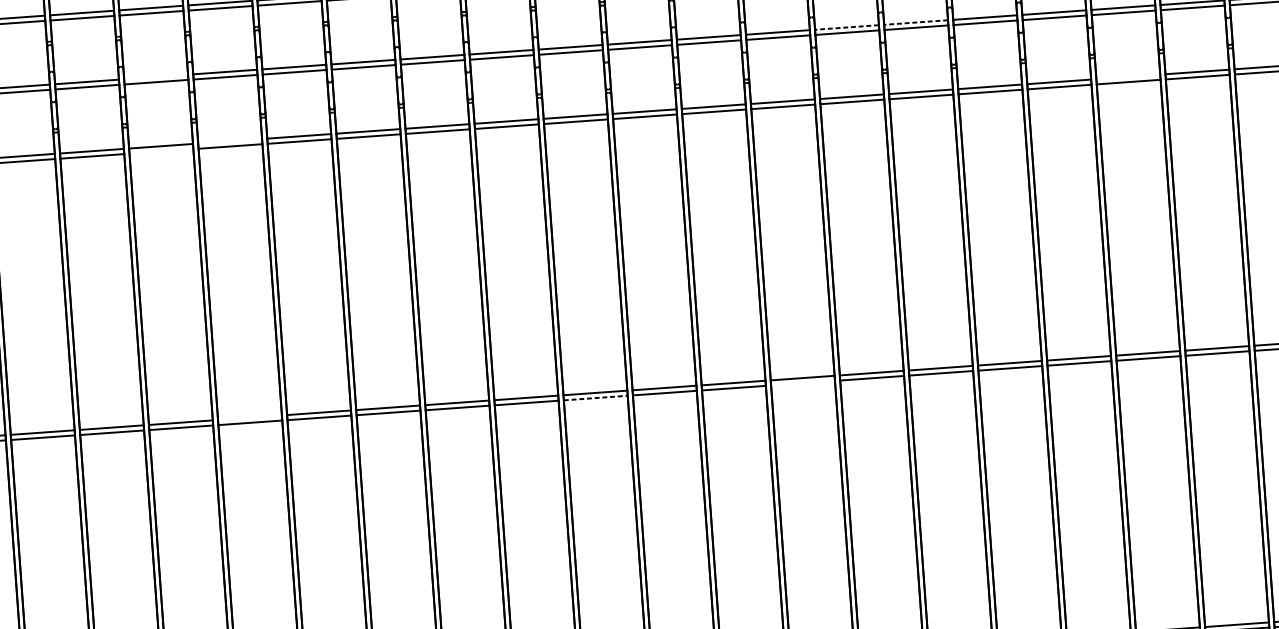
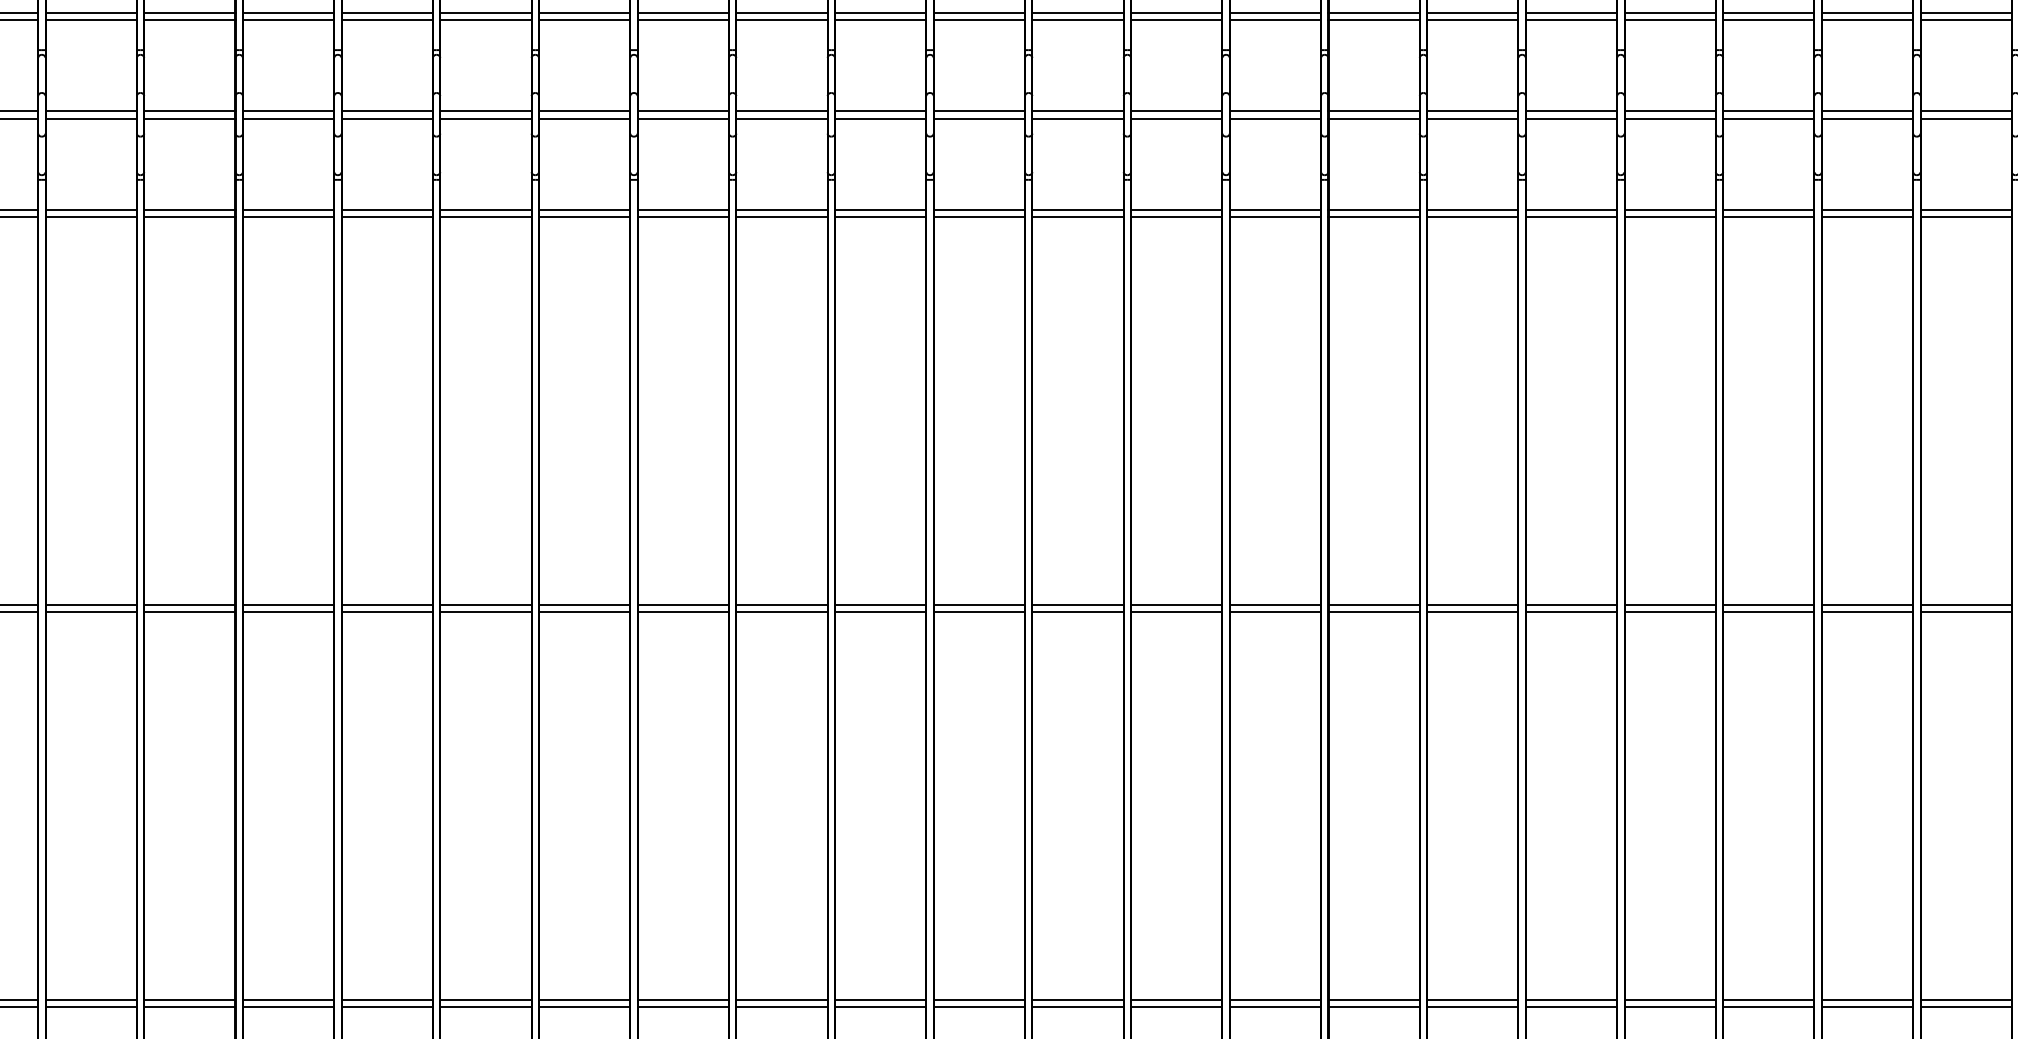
line: (915, 22) -> (1176, 111), dashed -> solid
line: (847, 27) -> (1078, 111), dashed -> solid
line: (155, 77) -> (90, 111), added
line: (1128, 77) -> (1472, 210), added
line: (229, 141) -> (189, 210), added
line: (160, 151) -> (90, 217), added
line: (802, 383) -> (978, 612), added
line: (595, 398) -> (683, 612), dashed -> solid
line: (249, 417) -> (189, 604), added

